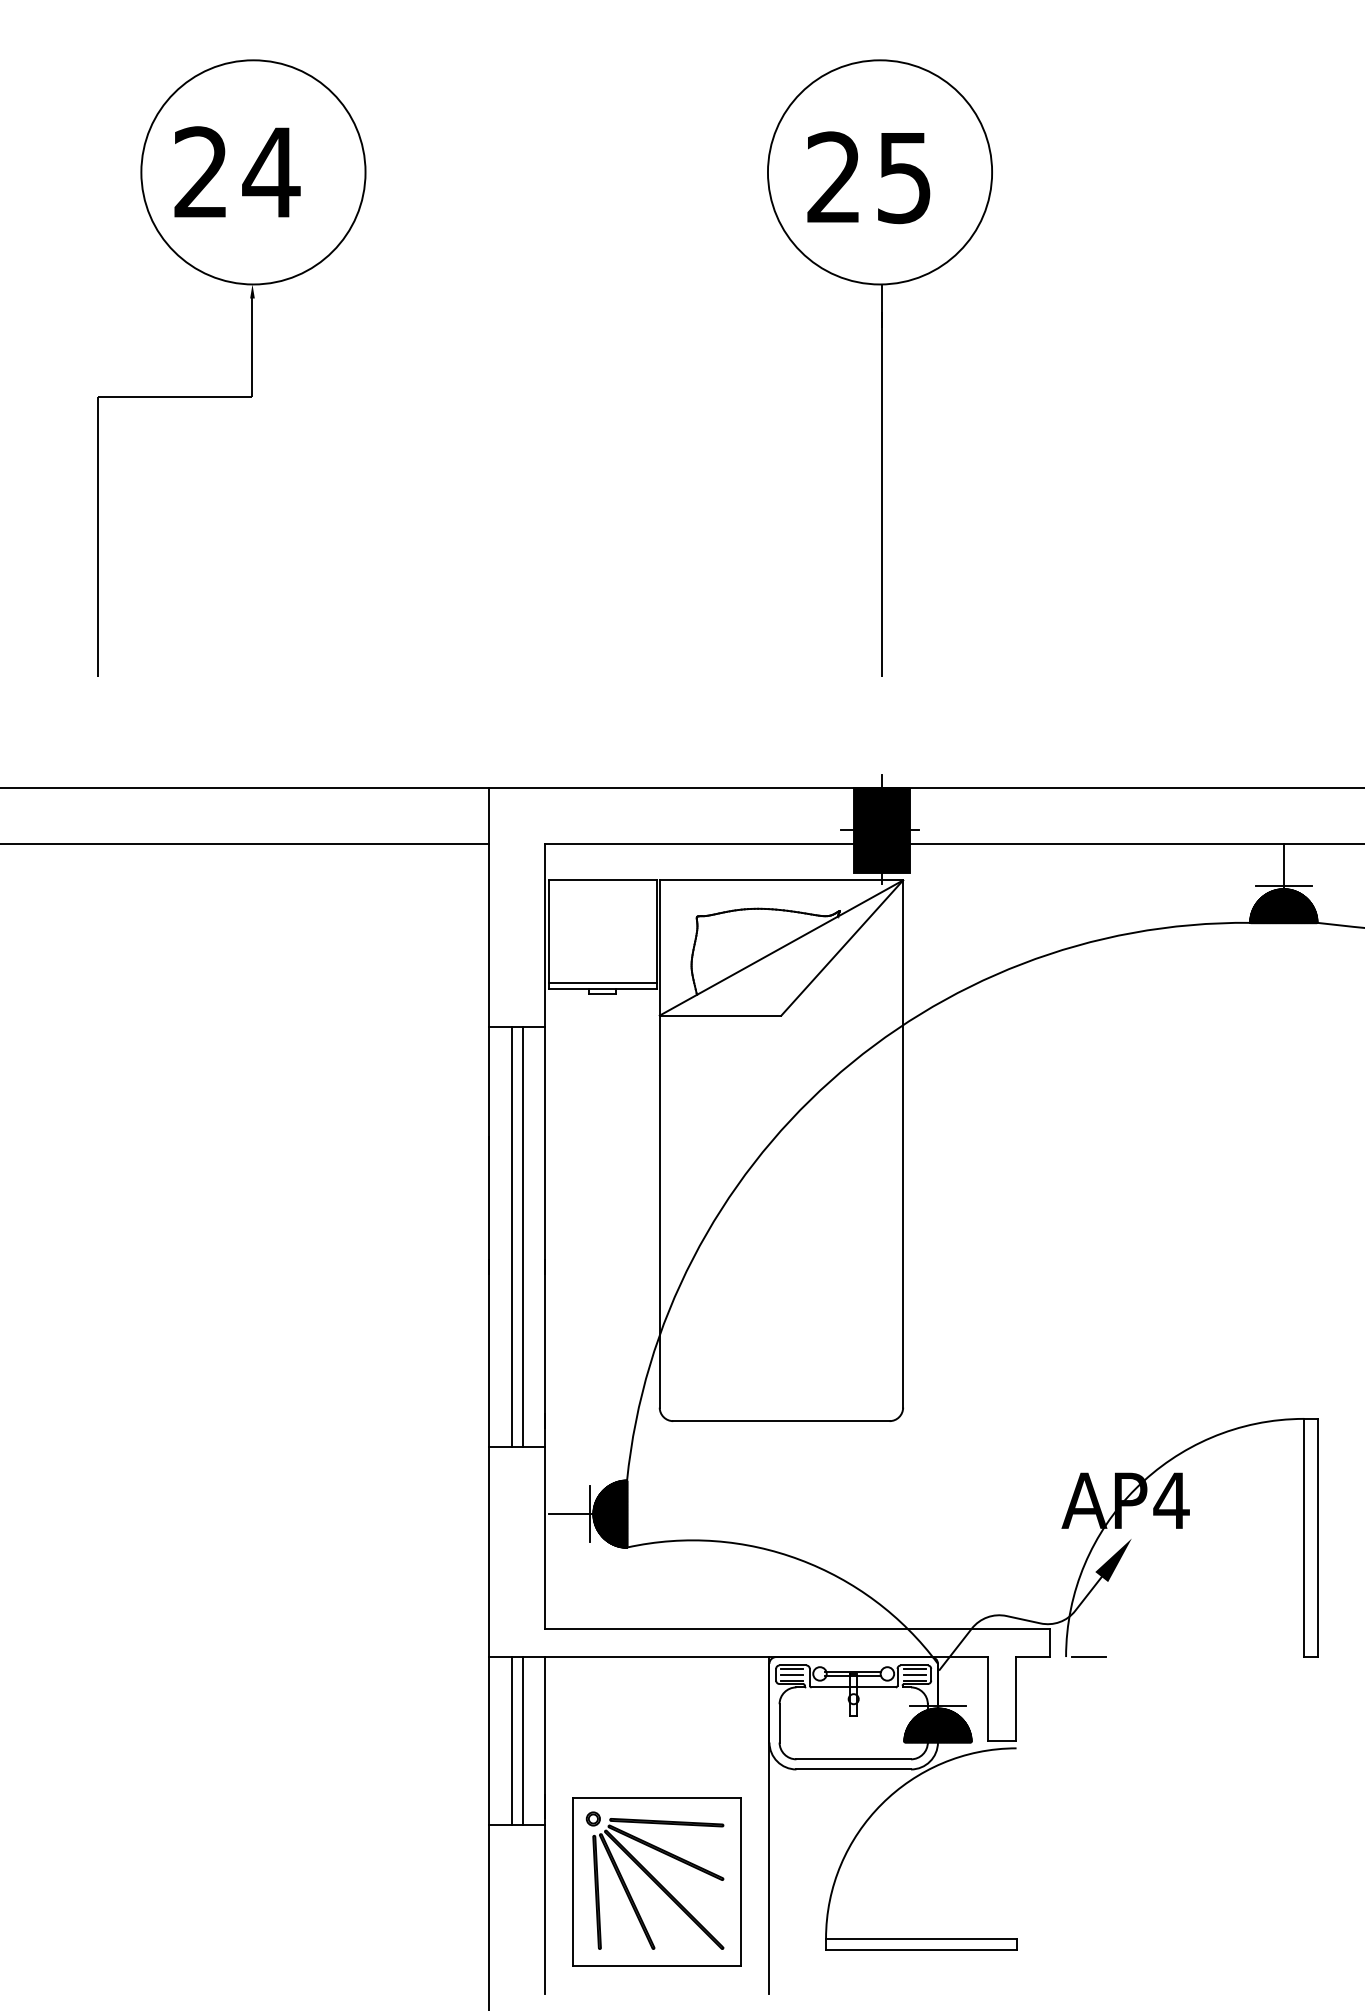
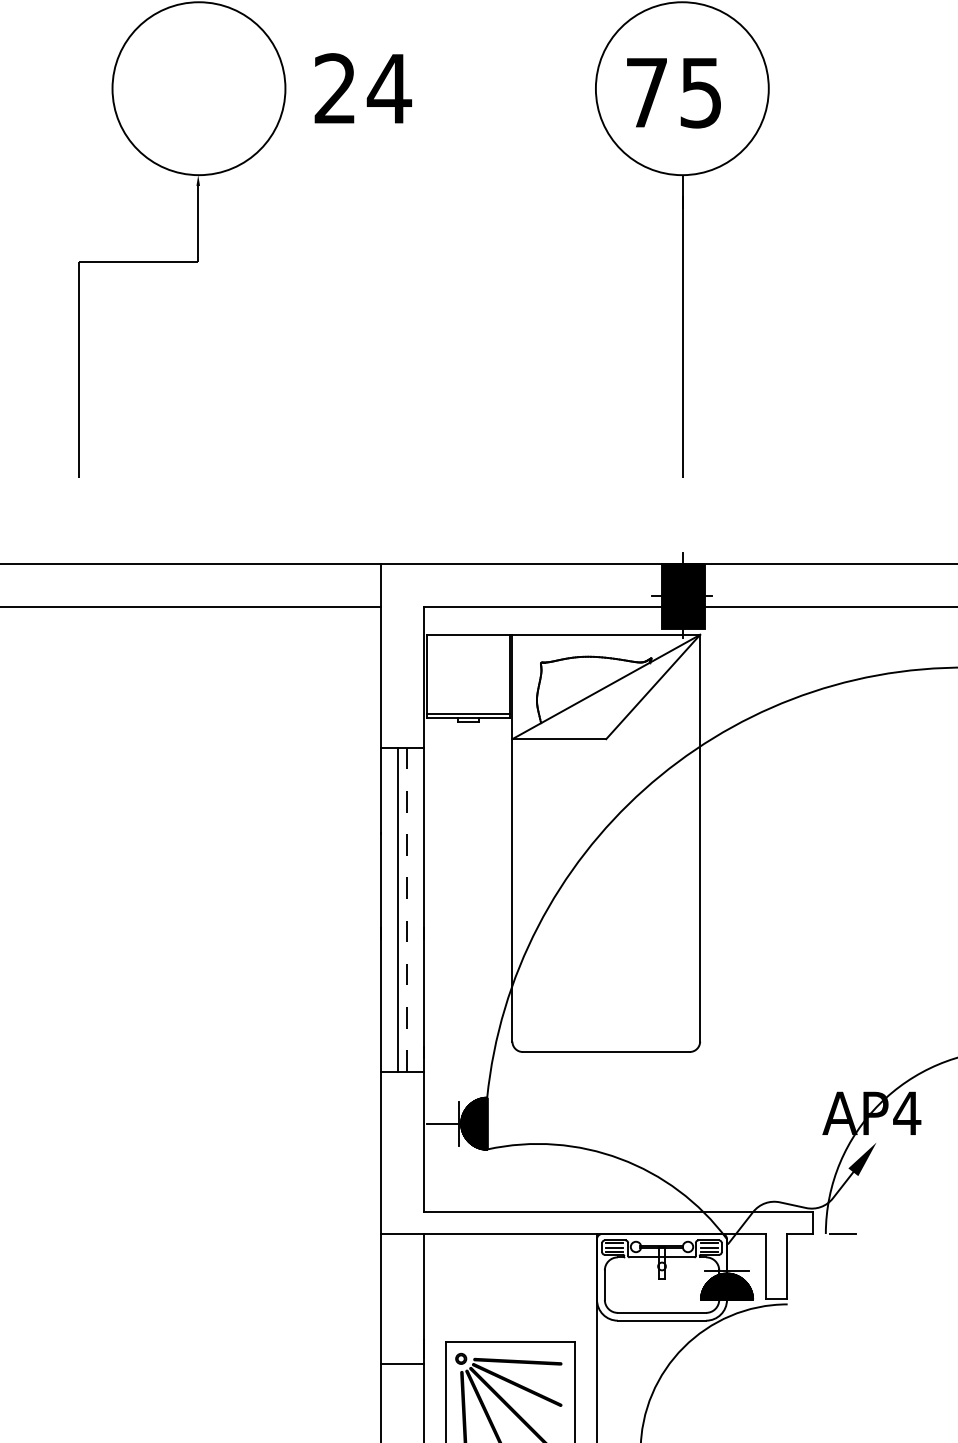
text: (237, 171) -> (363, 88), moved
text: (833, 176) -> (646, 91), 25 -> 75
line: (522, 1236) -> (406, 909), solid -> dashed
line: (511, 1741) -> (398, 1299), removed
line: (522, 1741) -> (406, 1299), removed

